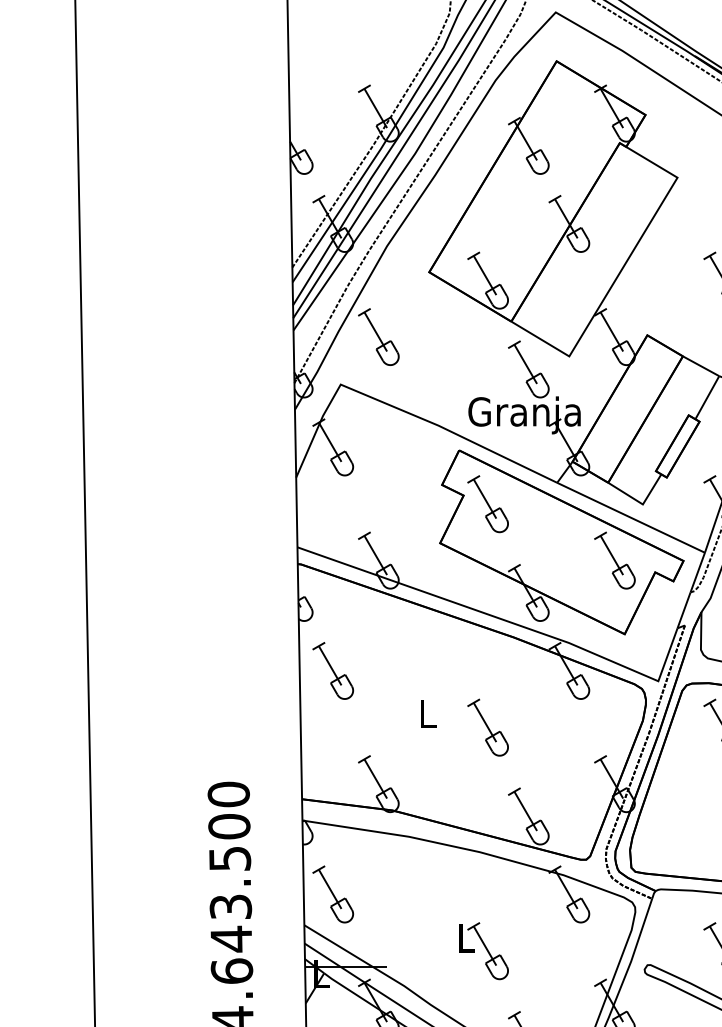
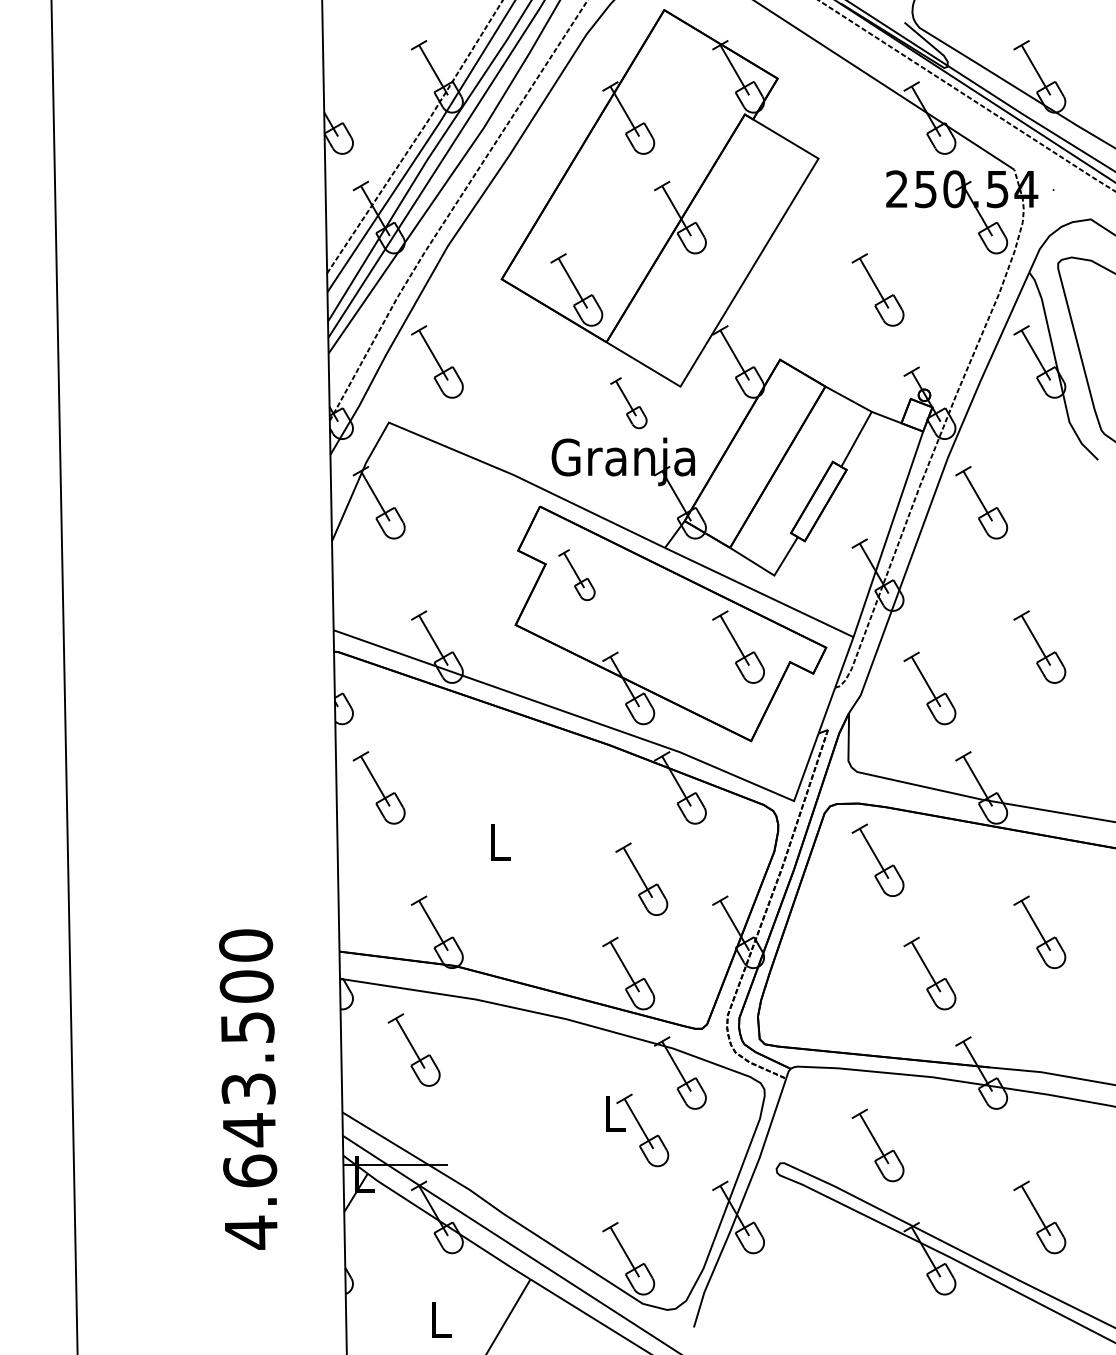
part: (528, 368) -> (628, 402), size x0.7
part: (487, 503) -> (576, 574), size x0.7
part: (487, 727) -> (641, 878), moved
part: (332, 893) -> (413, 1049), moved
part: (483, 951) -> (637, 1130), moved

